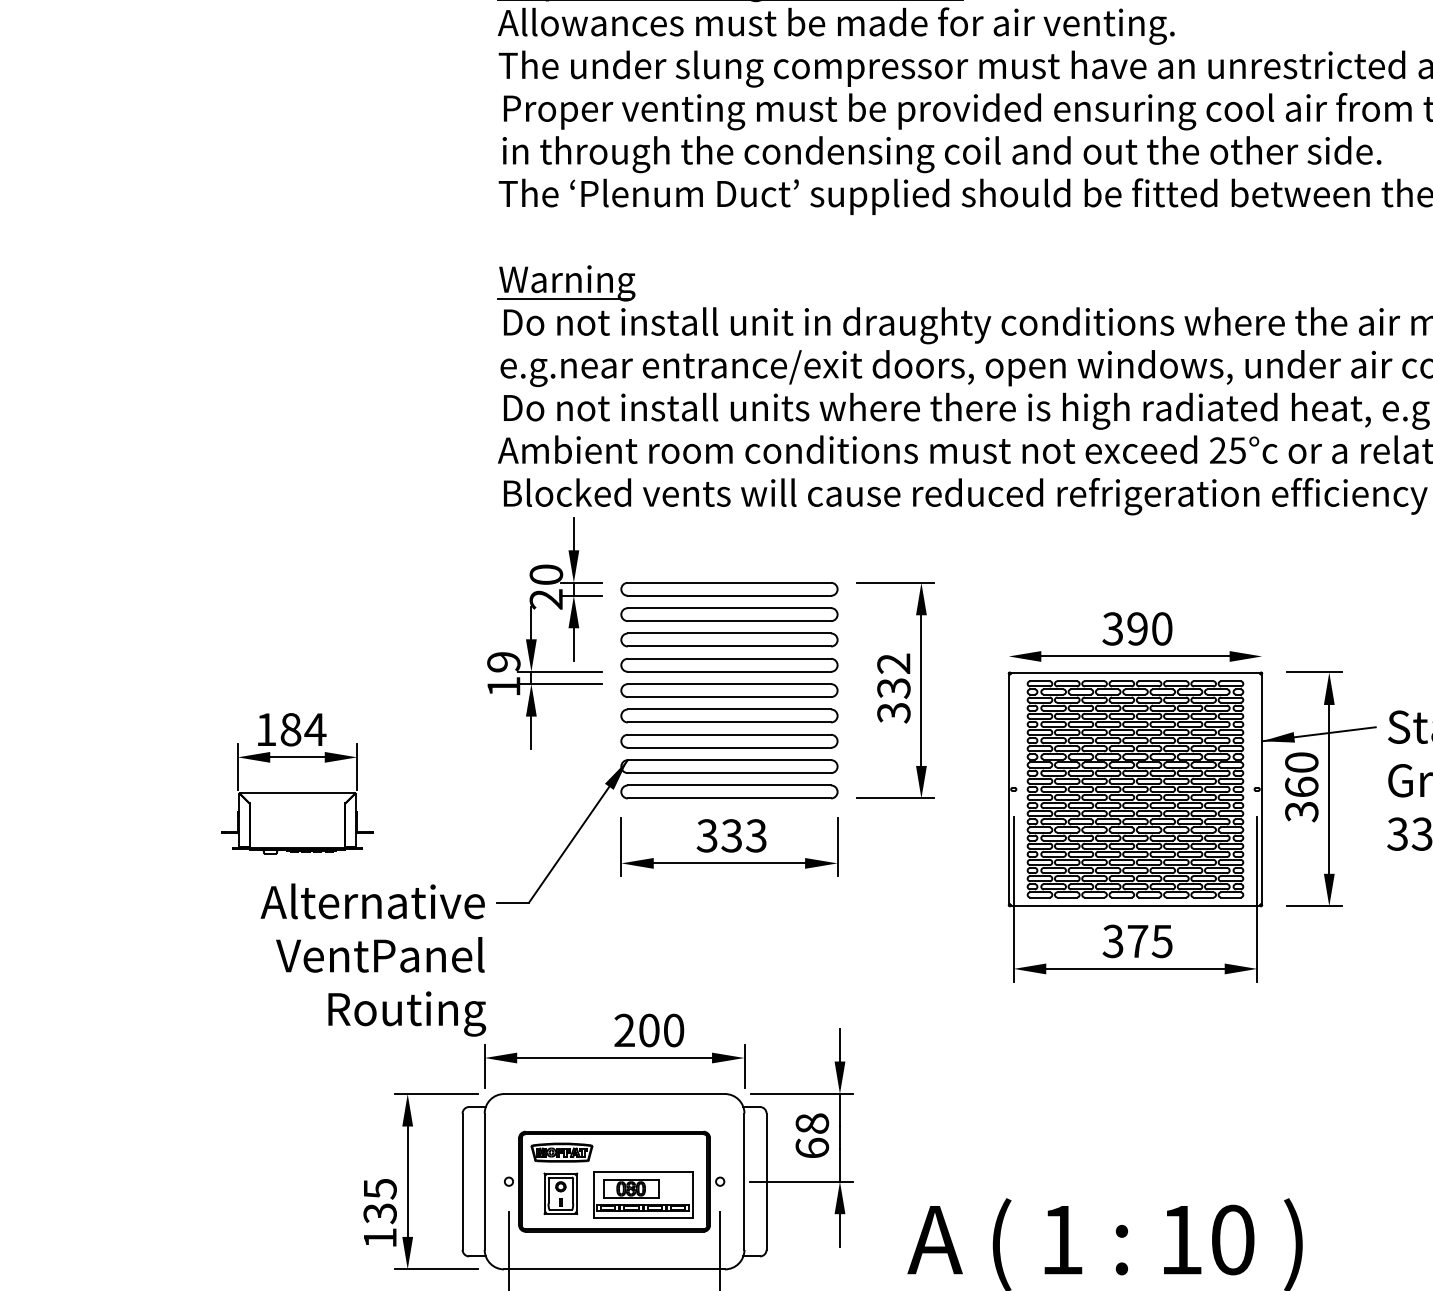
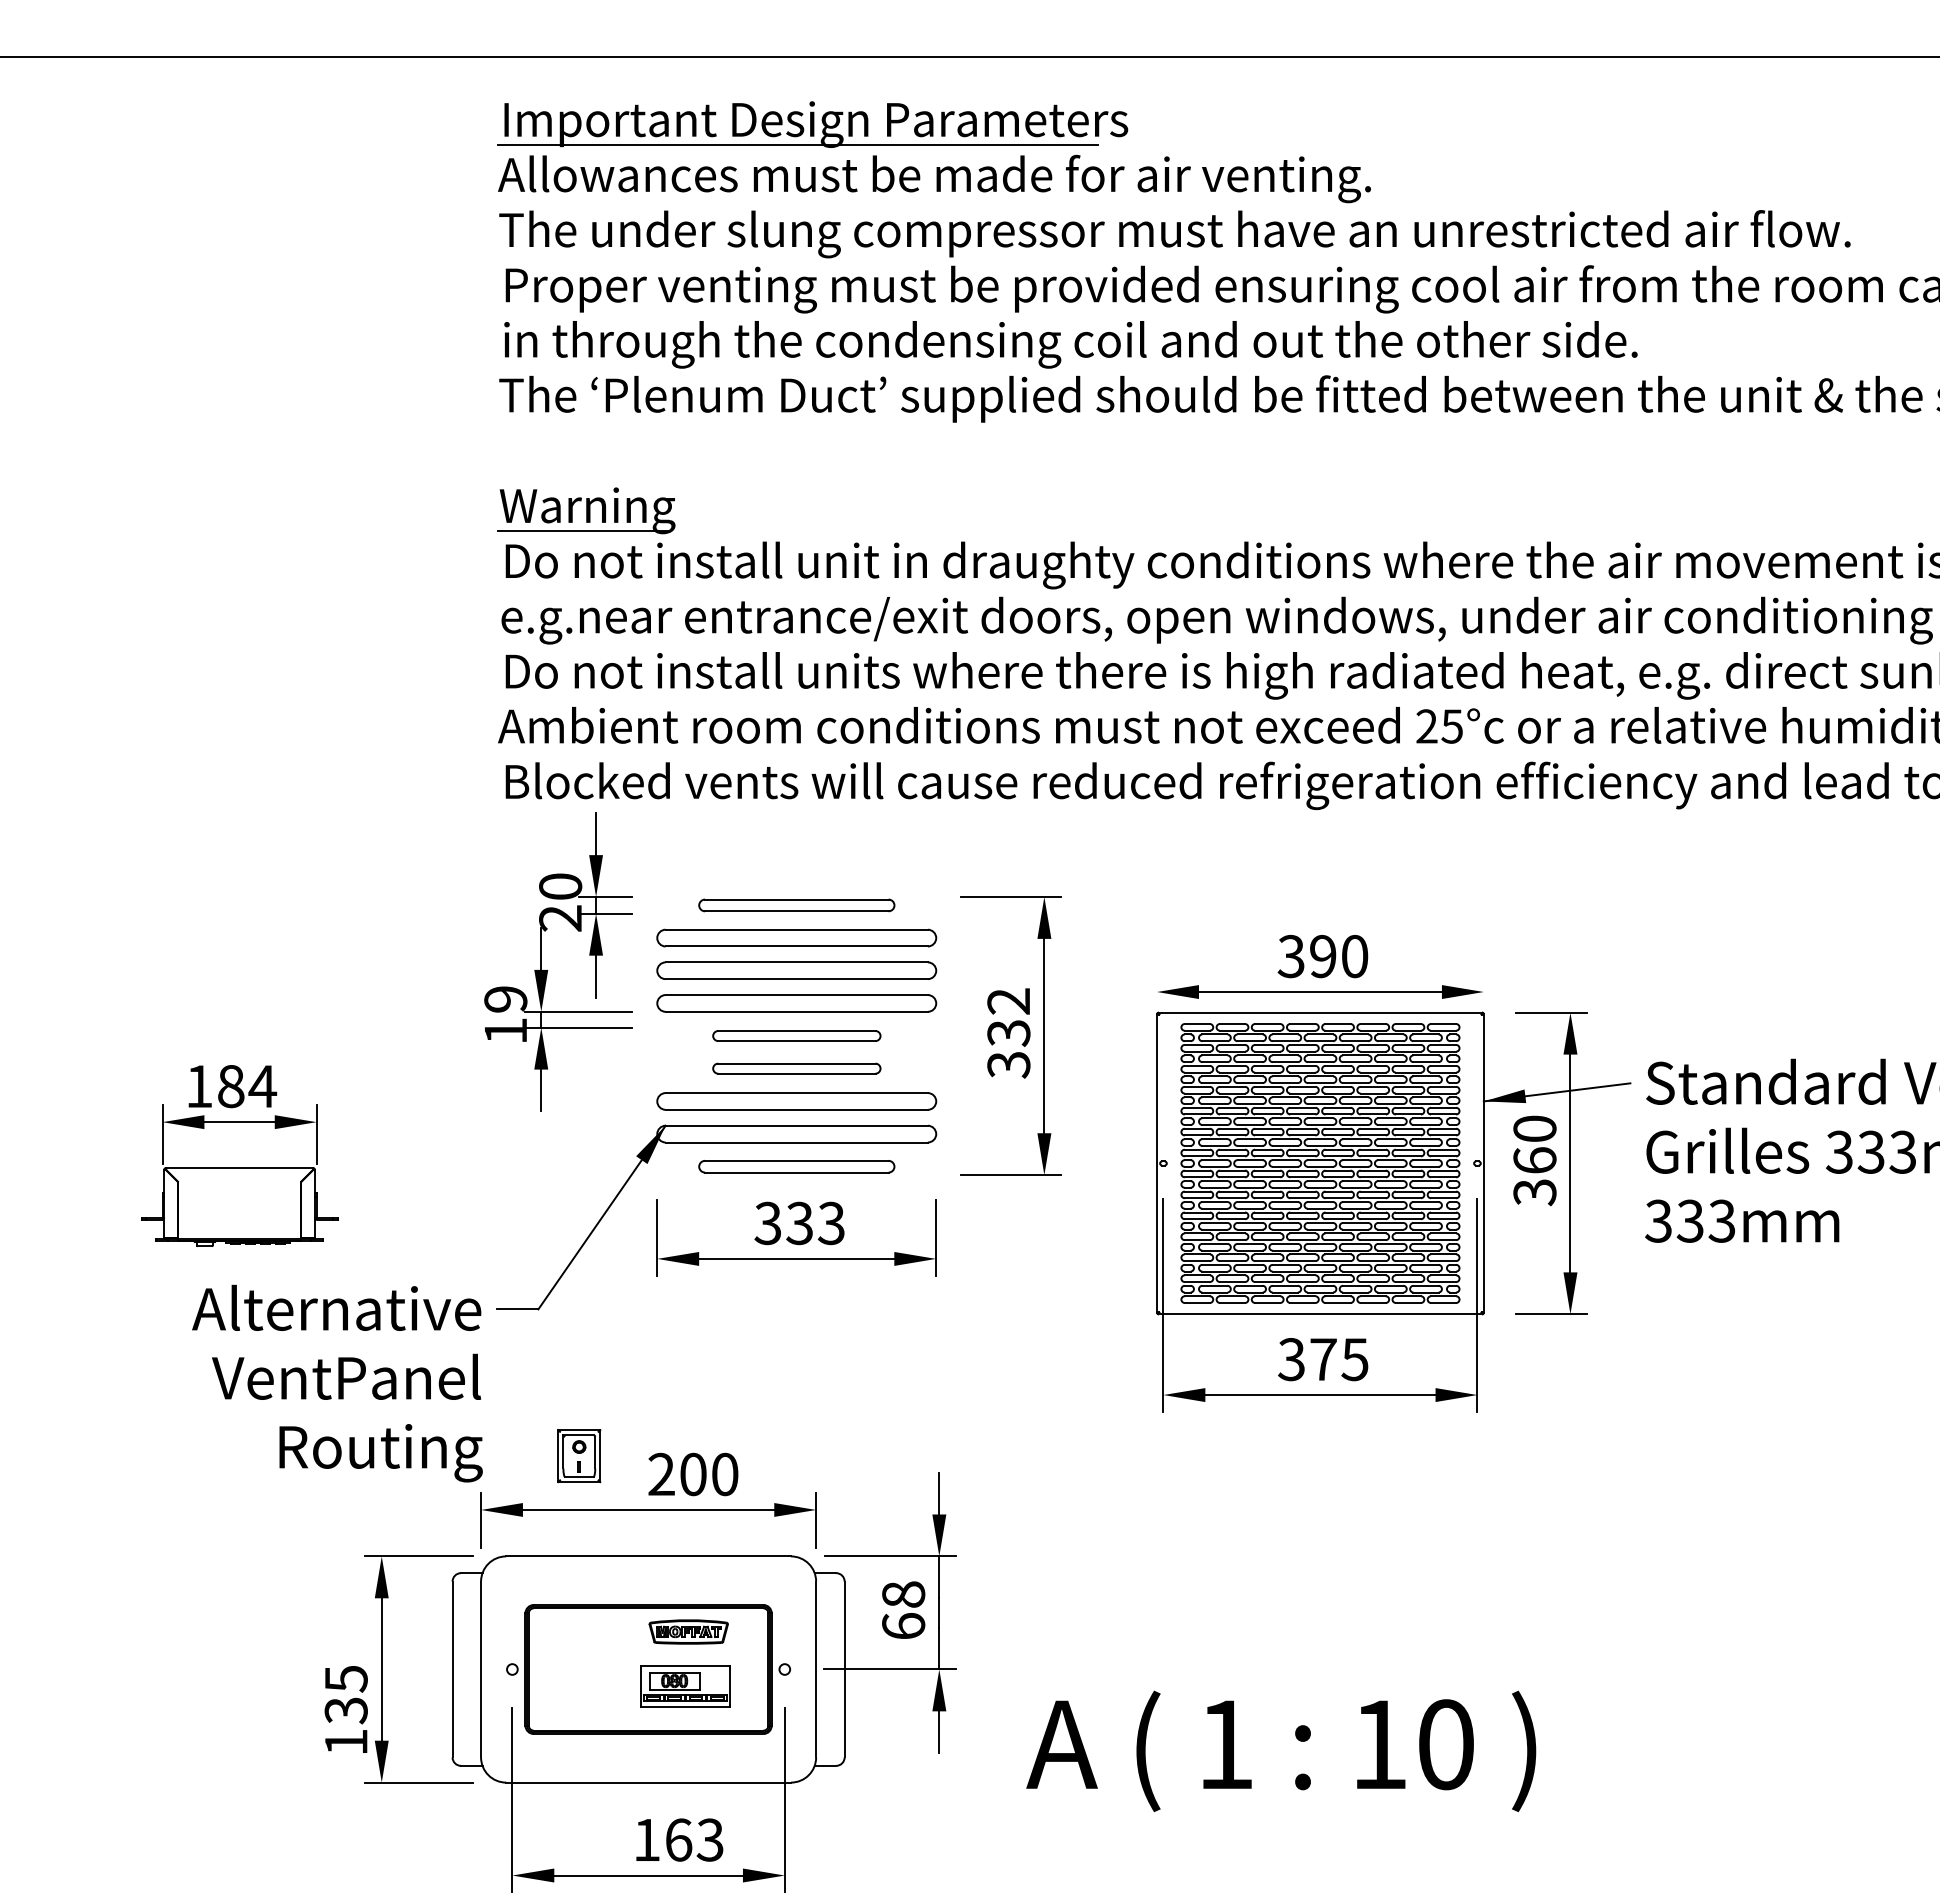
part: (729, 589) -> (796, 905), size x0.7
part: (729, 690) -> (796, 1035), size x0.6
part: (729, 715) -> (796, 1068), size x0.6
part: (729, 791) -> (796, 1166), size x0.7
part: (561, 1152) -> (688, 1631), moved
part: (561, 1194) -> (579, 1456), moved
part: (643, 1194) -> (685, 1686), size x0.7

